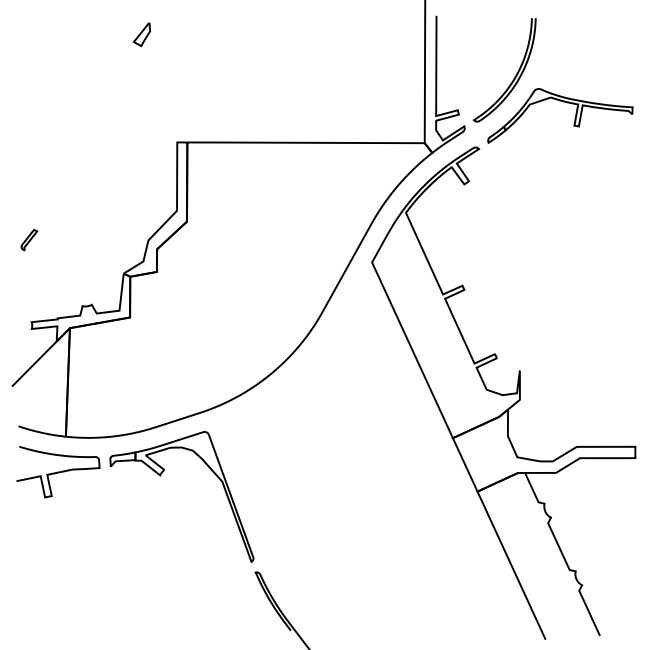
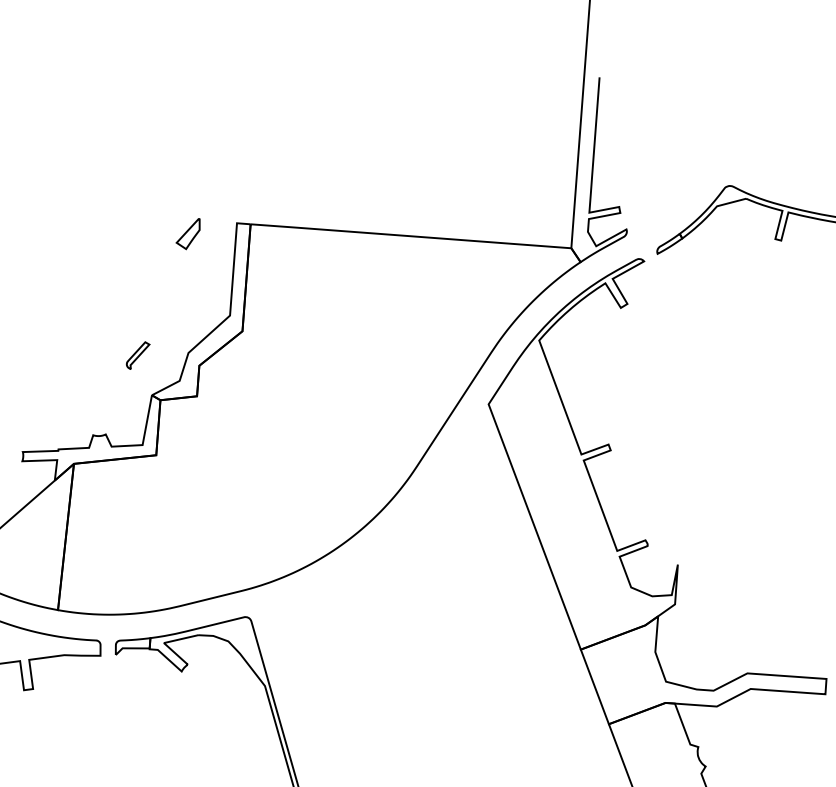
part: (141, 34) -> (187, 233), moved
curve: (514, 76) -> (699, 166), removed
part: (29, 240) -> (138, 356), moved

